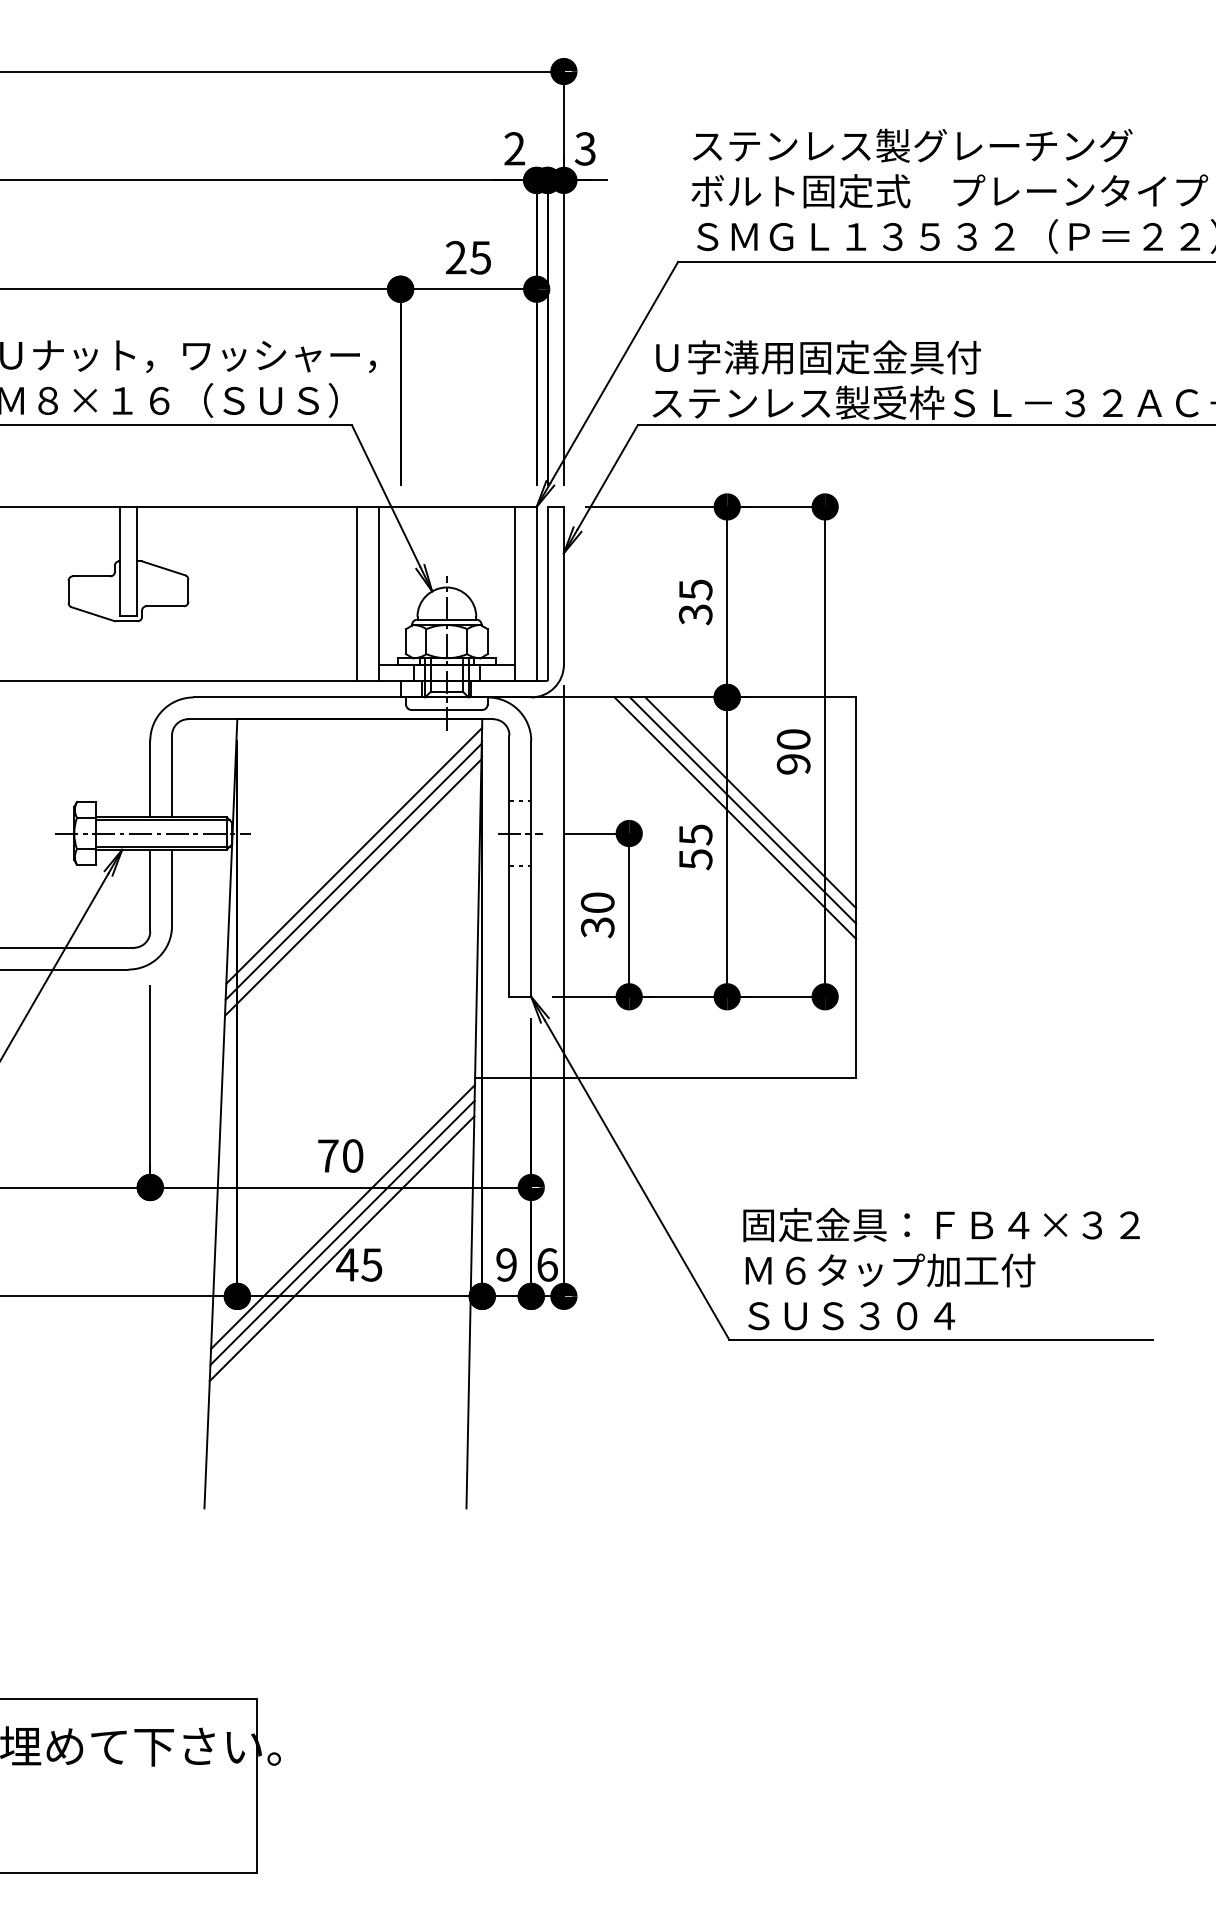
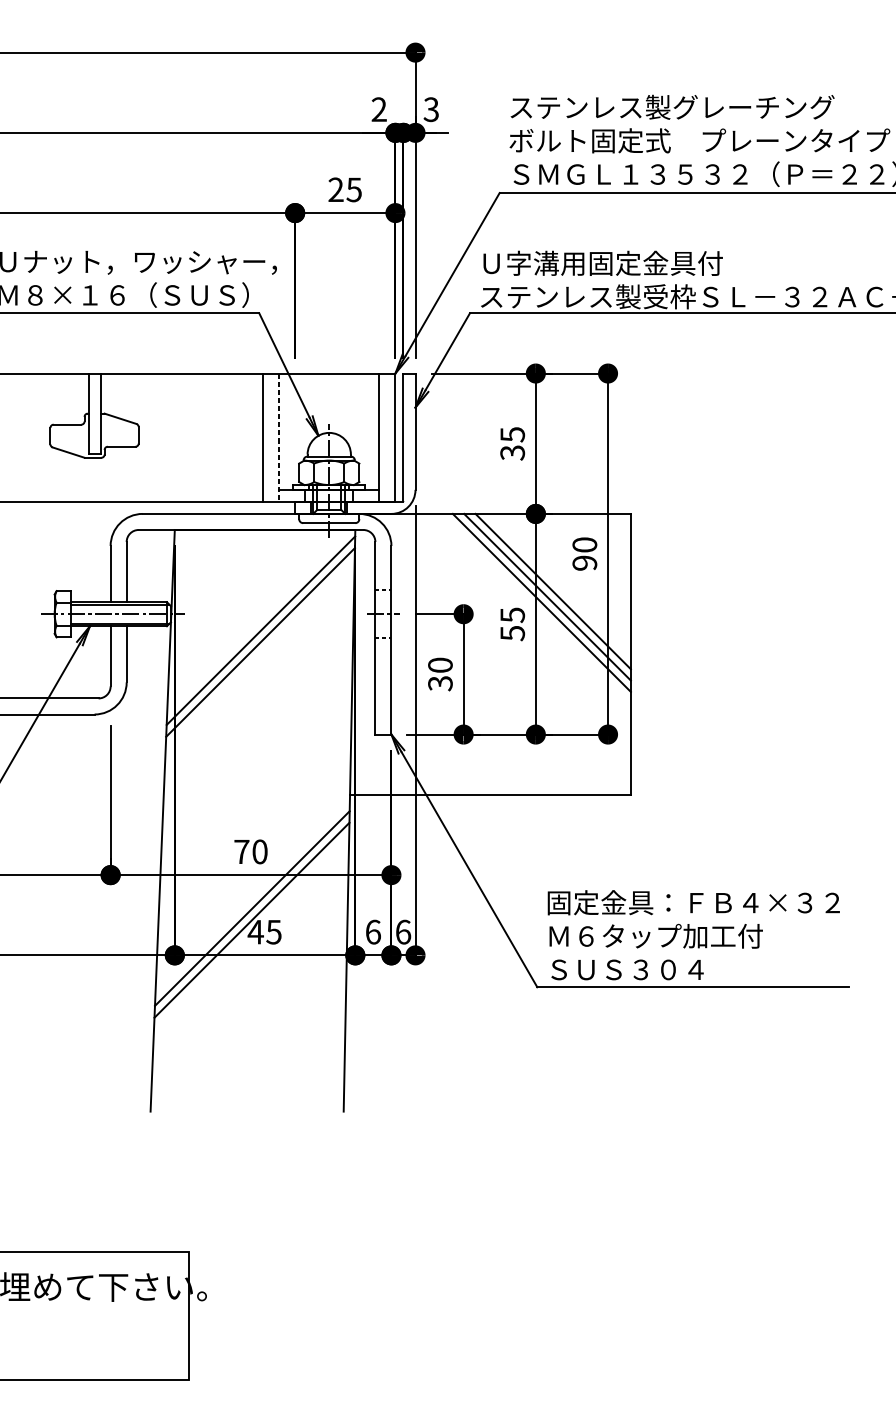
line: (378, 594) -> (278, 438), solid -> dashed
line: (352, 887) -> (259, 654), removed
line: (342, 1216) -> (252, 896), removed
text: (506, 1264) -> (373, 931), 9 -> 6

